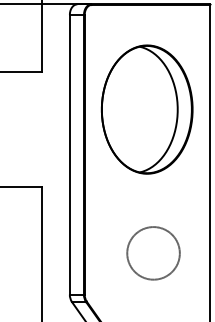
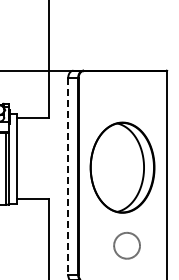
part: (147, 109) -> (122, 167), moved
line: (70, 154) -> (68, 176), solid -> dashed
circle: (152, 252) -> (126, 245), size x0.7

